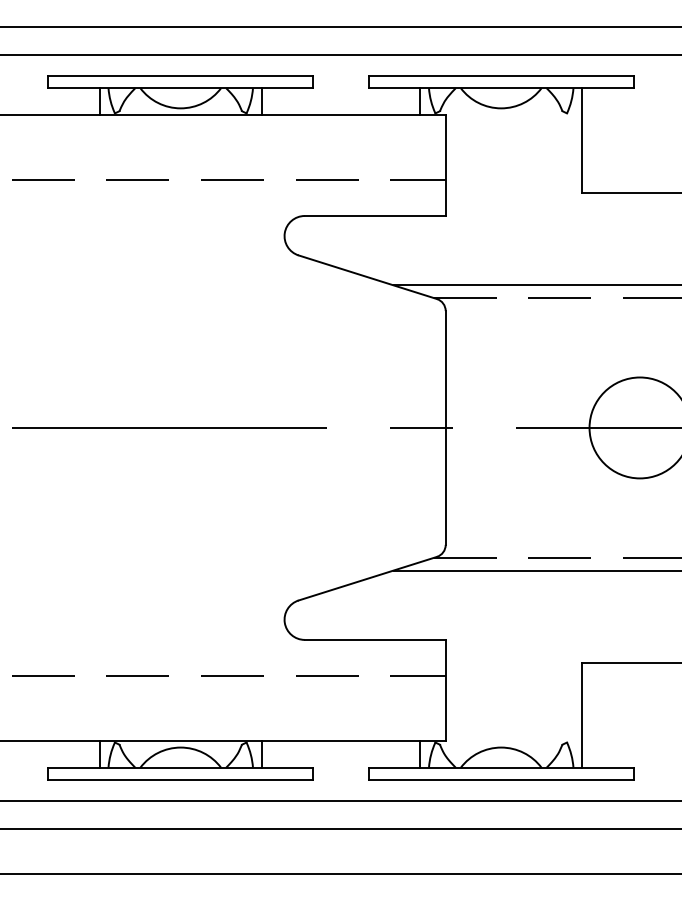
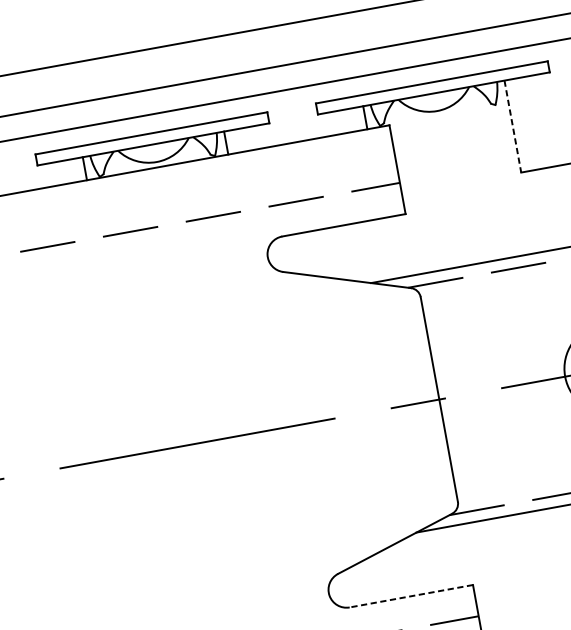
line: (581, 140) -> (512, 126), solid -> dashed
line: (374, 639) -> (410, 595), solid -> dashed

